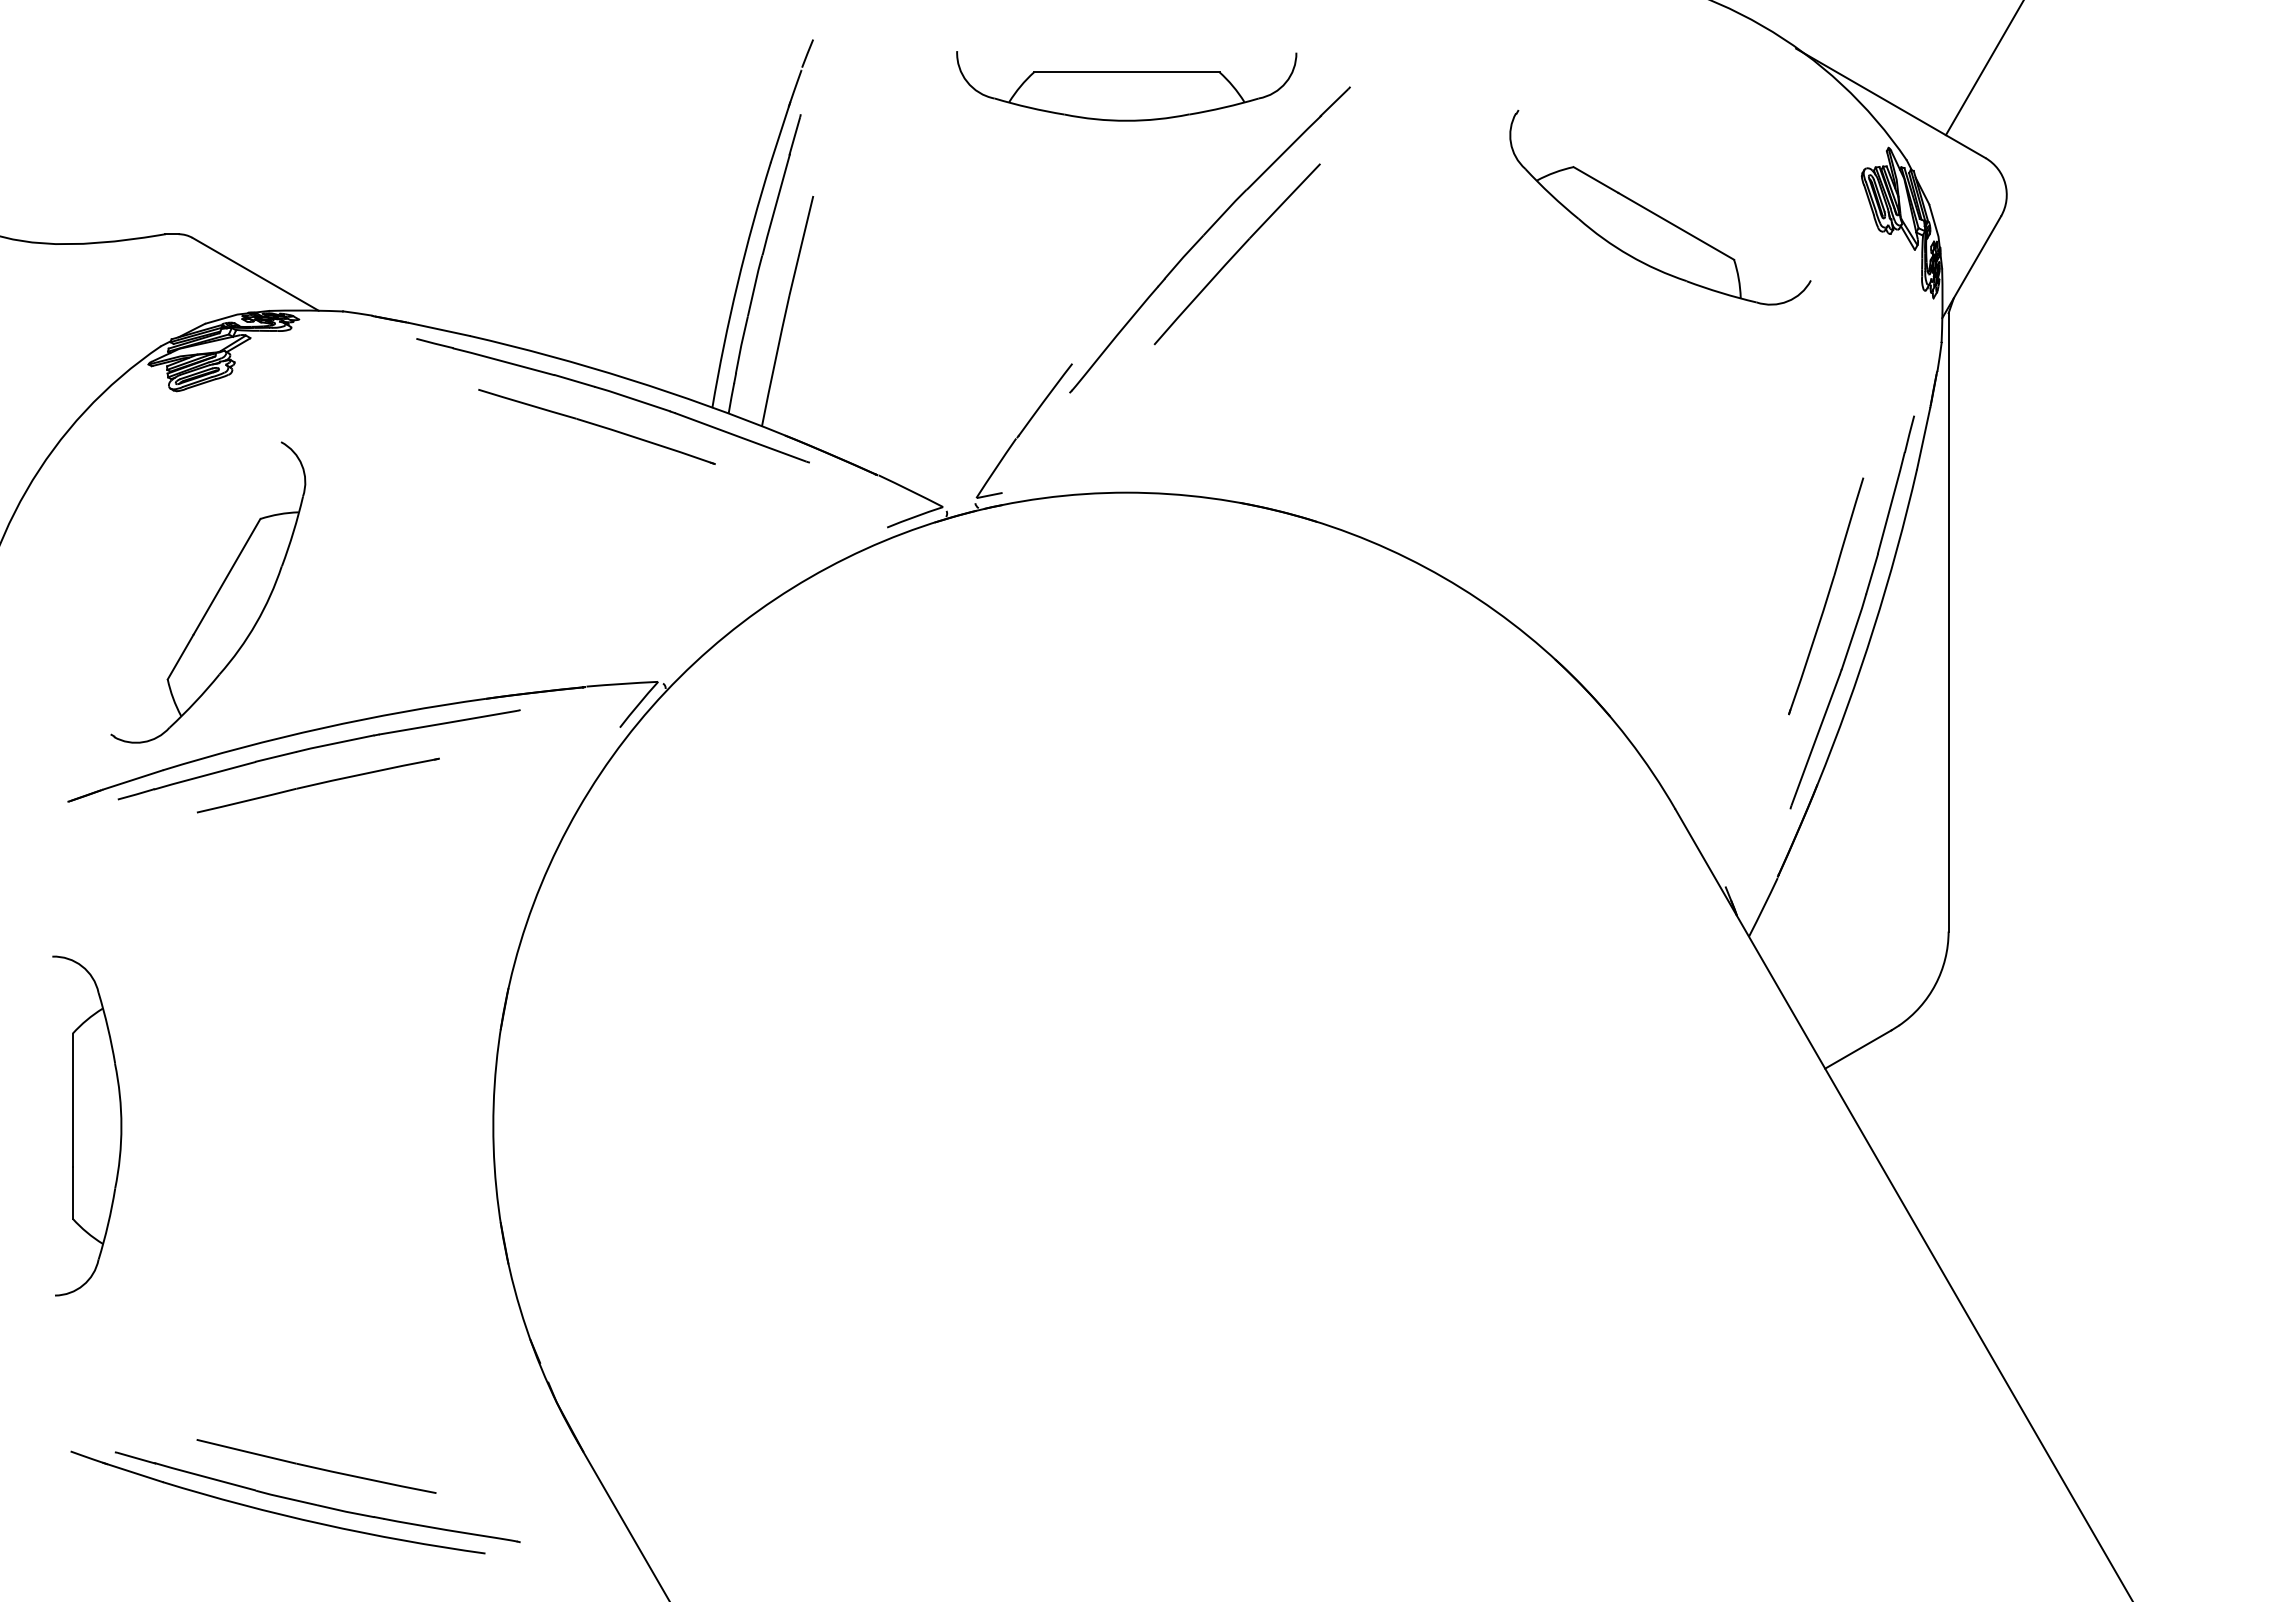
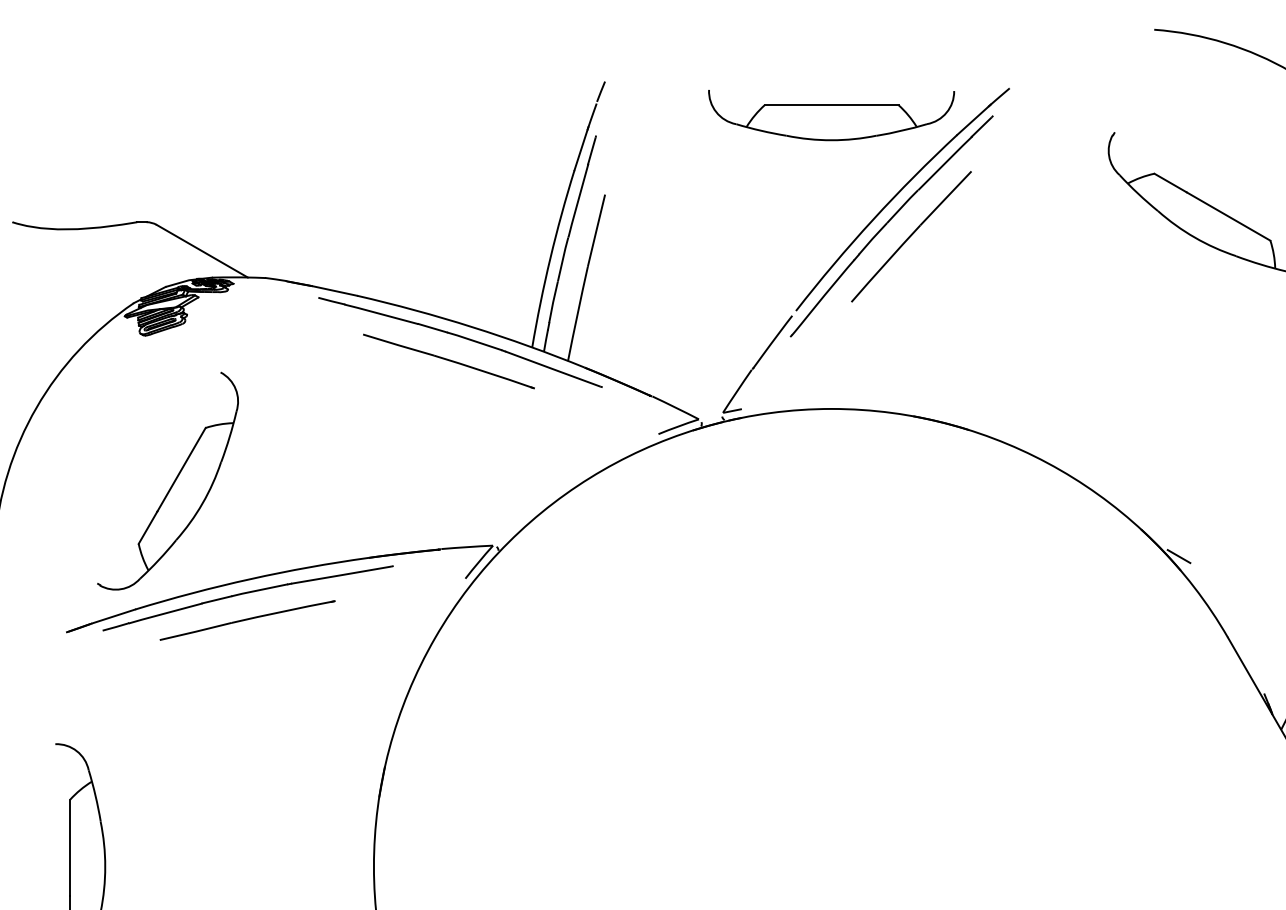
part: (1218, 195) -> (897, 194), added
line: (1607, 696) -> (1178, 556), added

